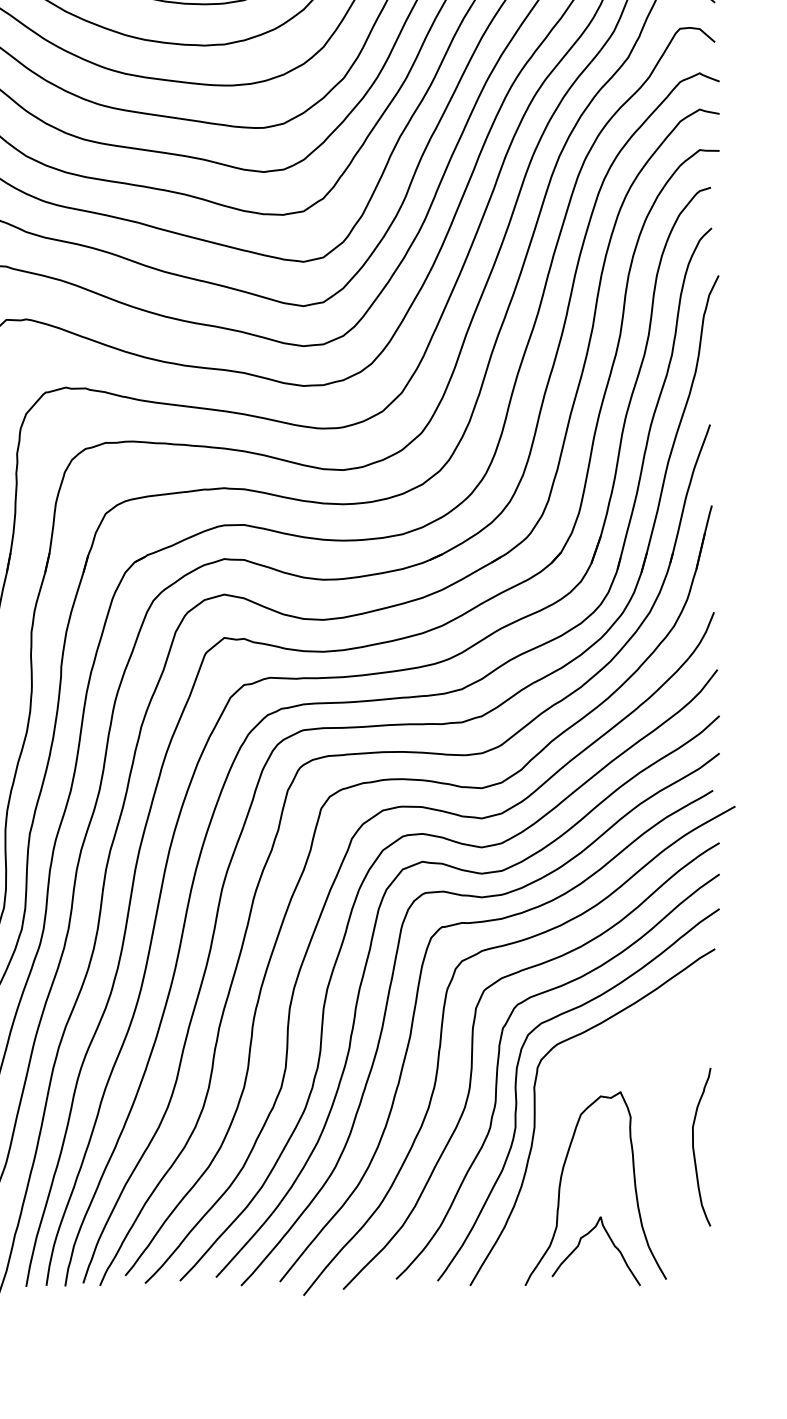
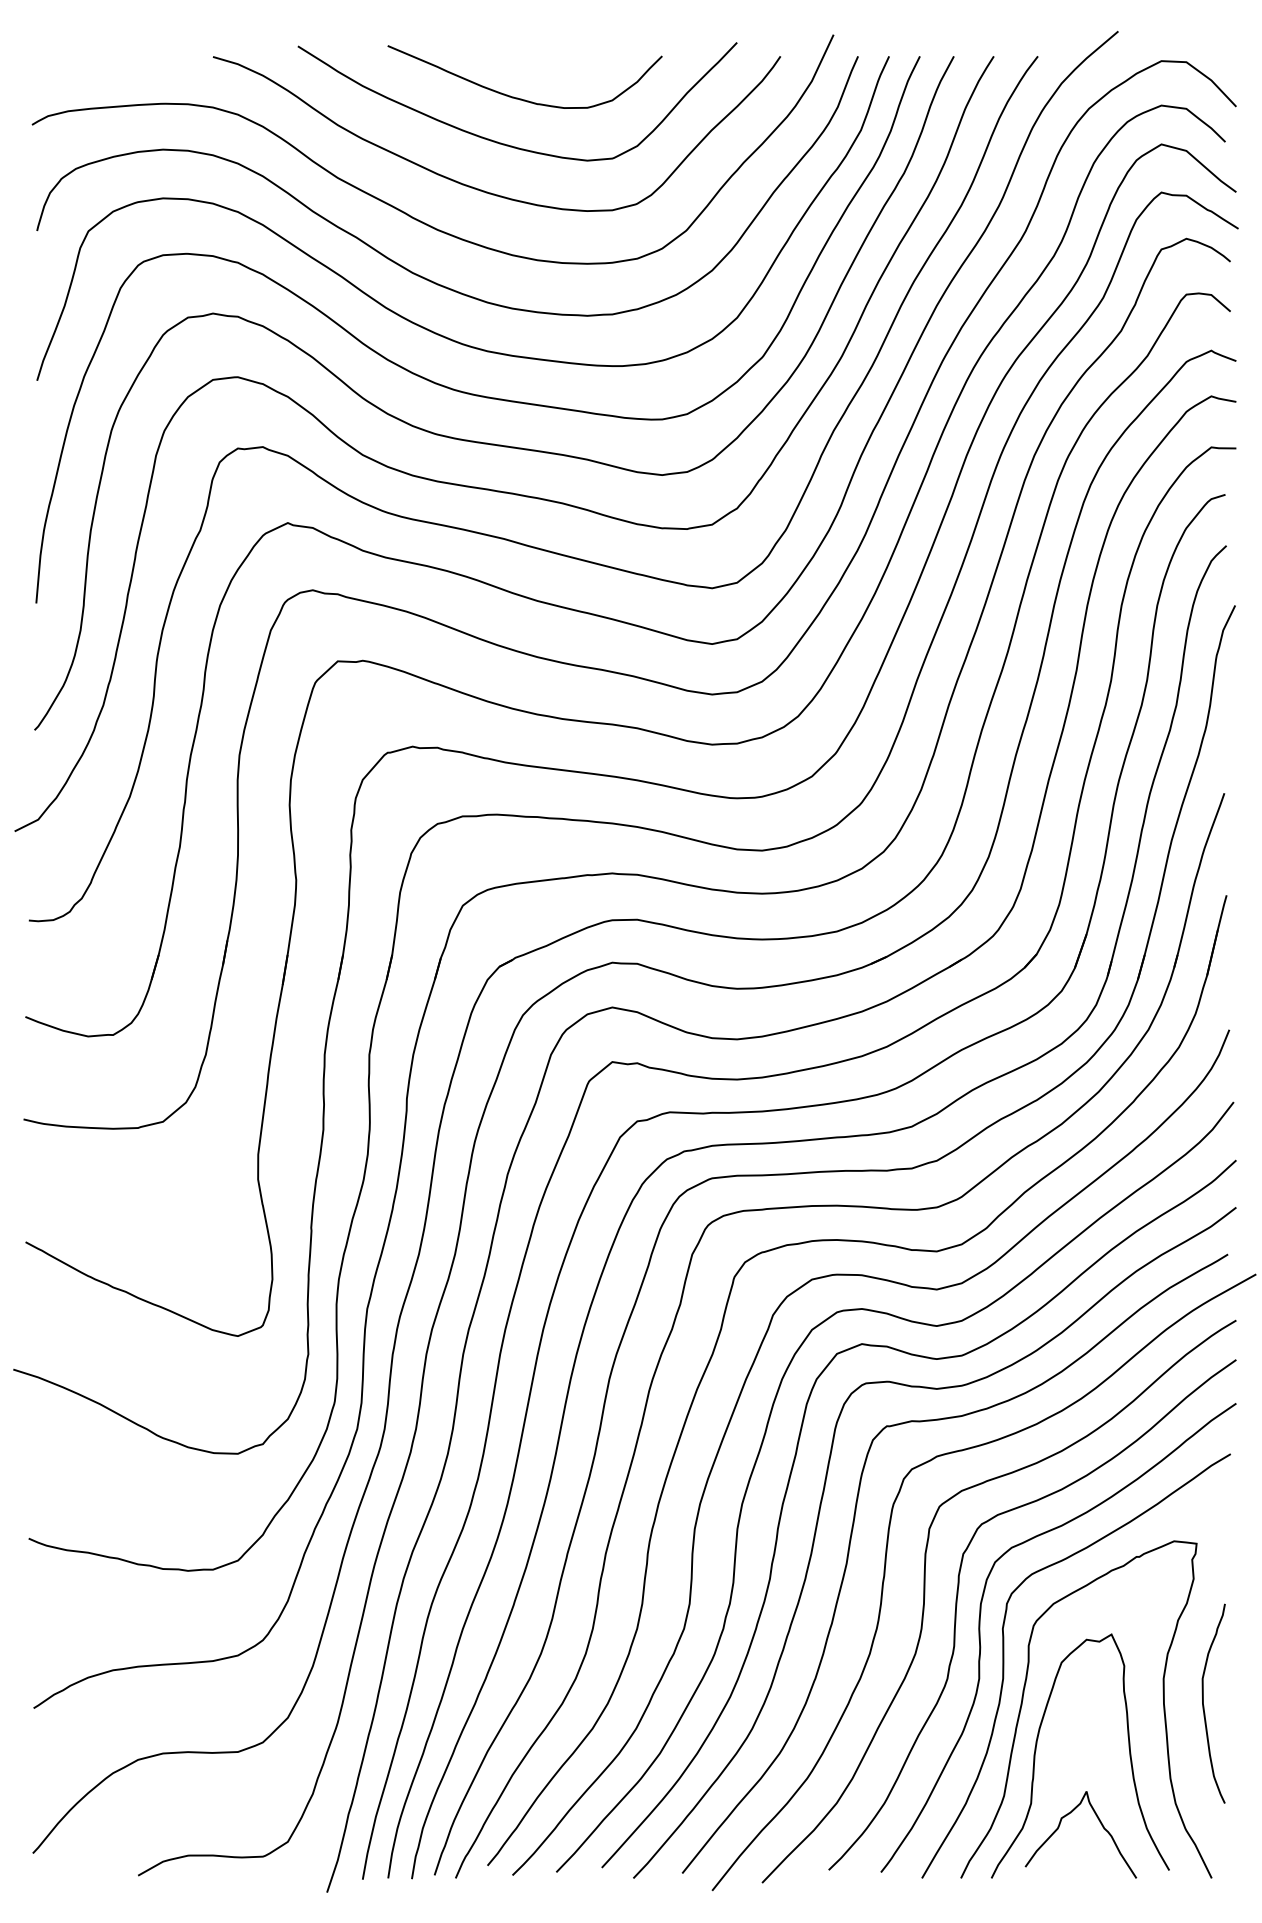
curve: (550, 1144) -> (1023, 1700), added

